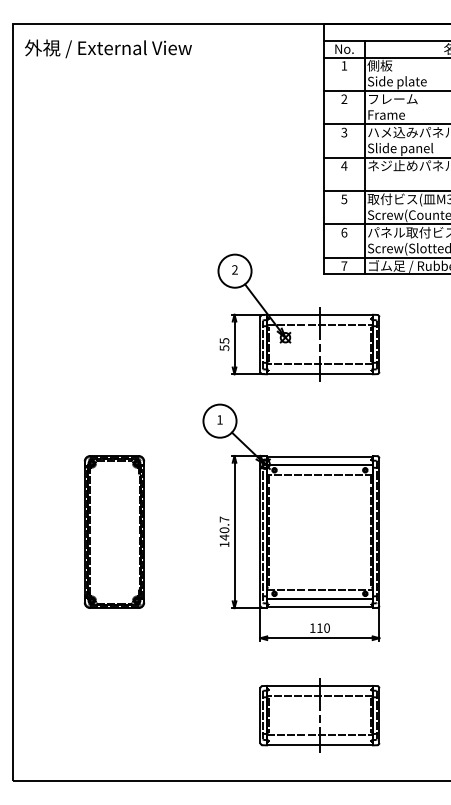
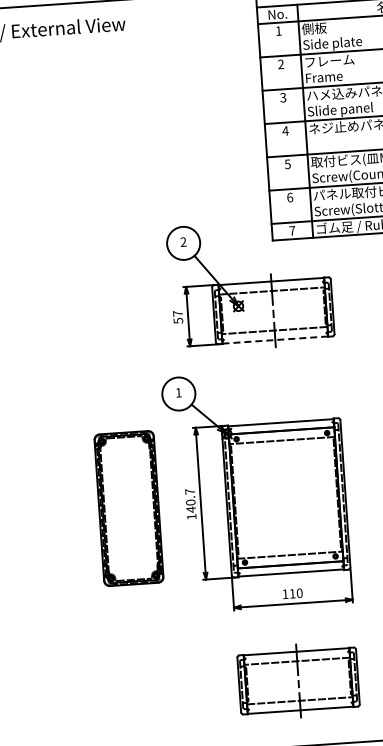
text: (224, 340) -> (177, 313), 55 -> 57
line: (319, 373) -> (274, 339), solid -> dashed
part: (114, 531) -> (128, 508), moved

